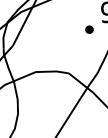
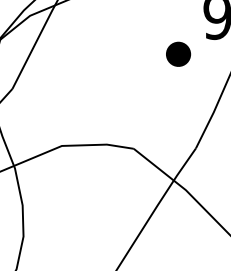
part: (89, 29) -> (178, 53), size x1.6

